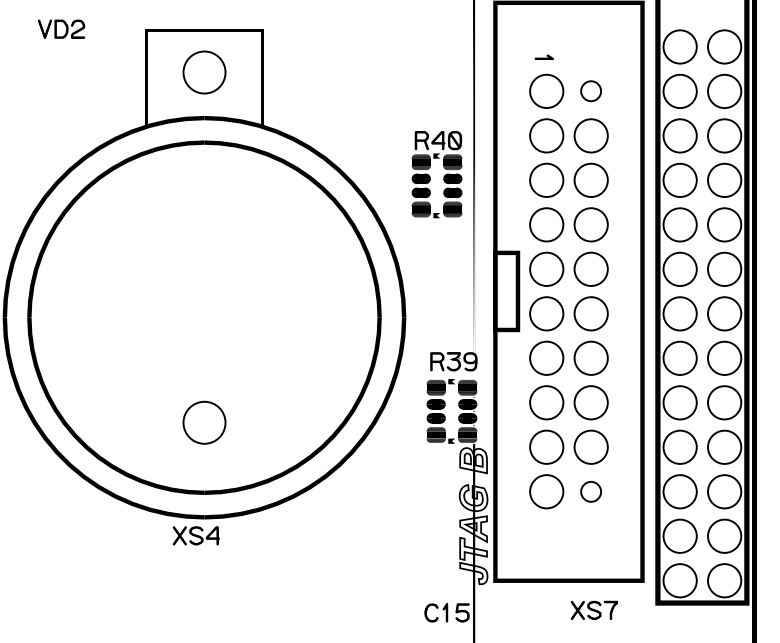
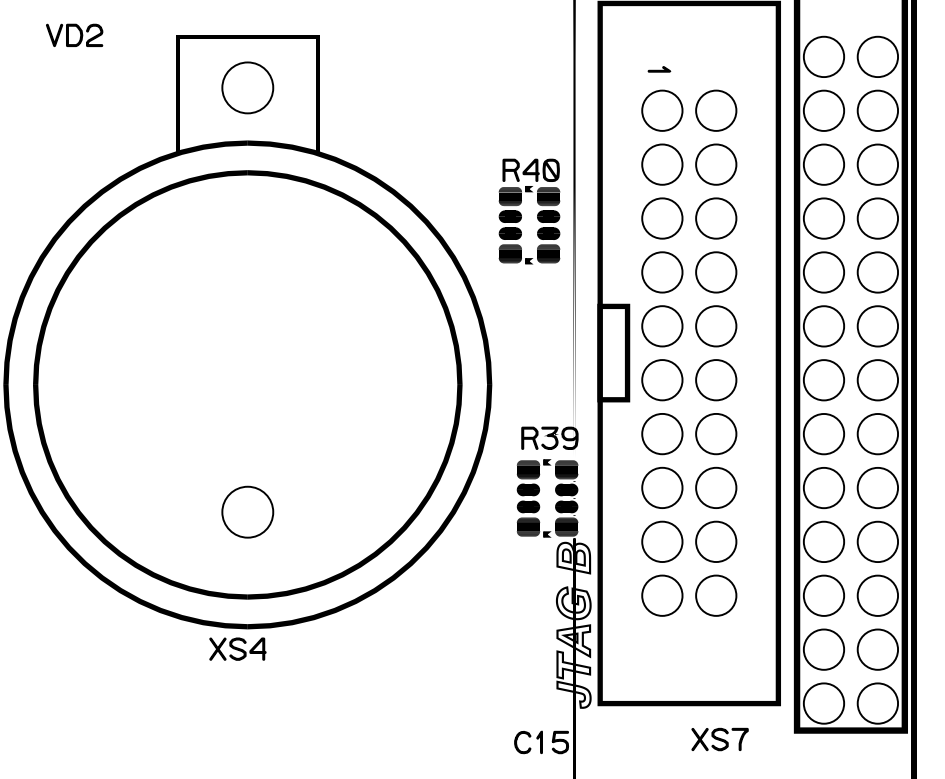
part: (590, 90) -> (715, 109), size x1.67
part: (590, 491) -> (715, 595), size x1.67

